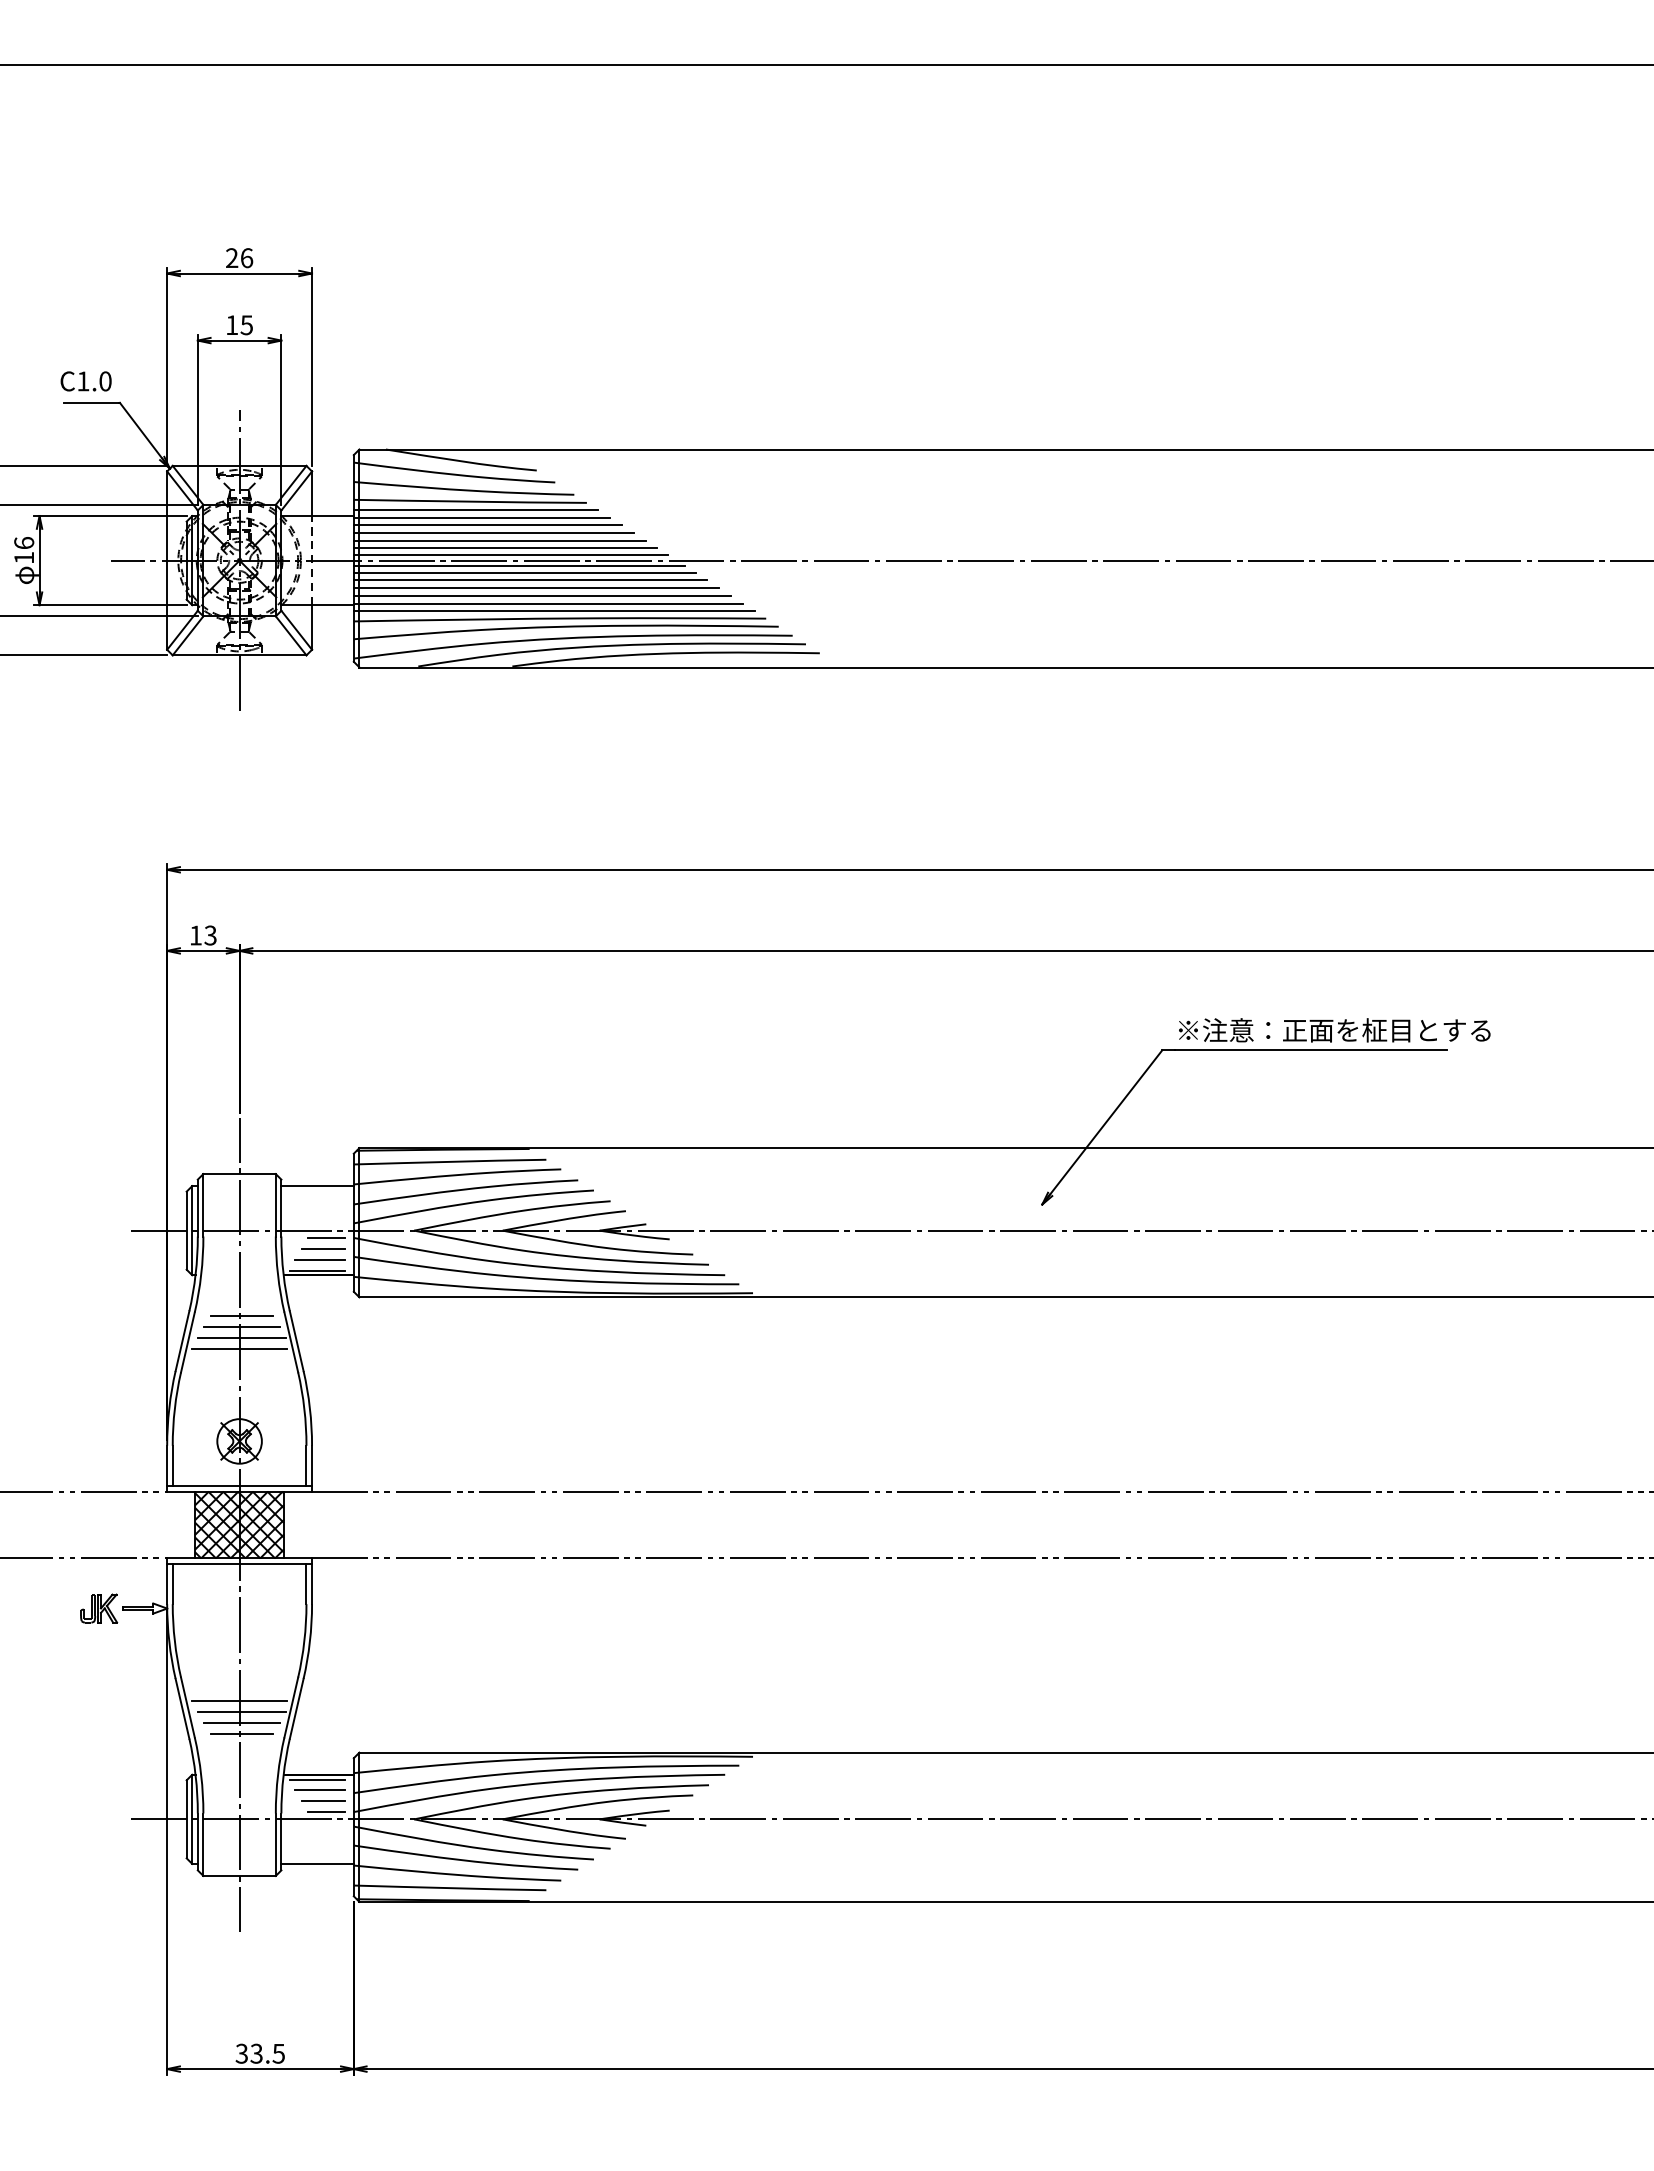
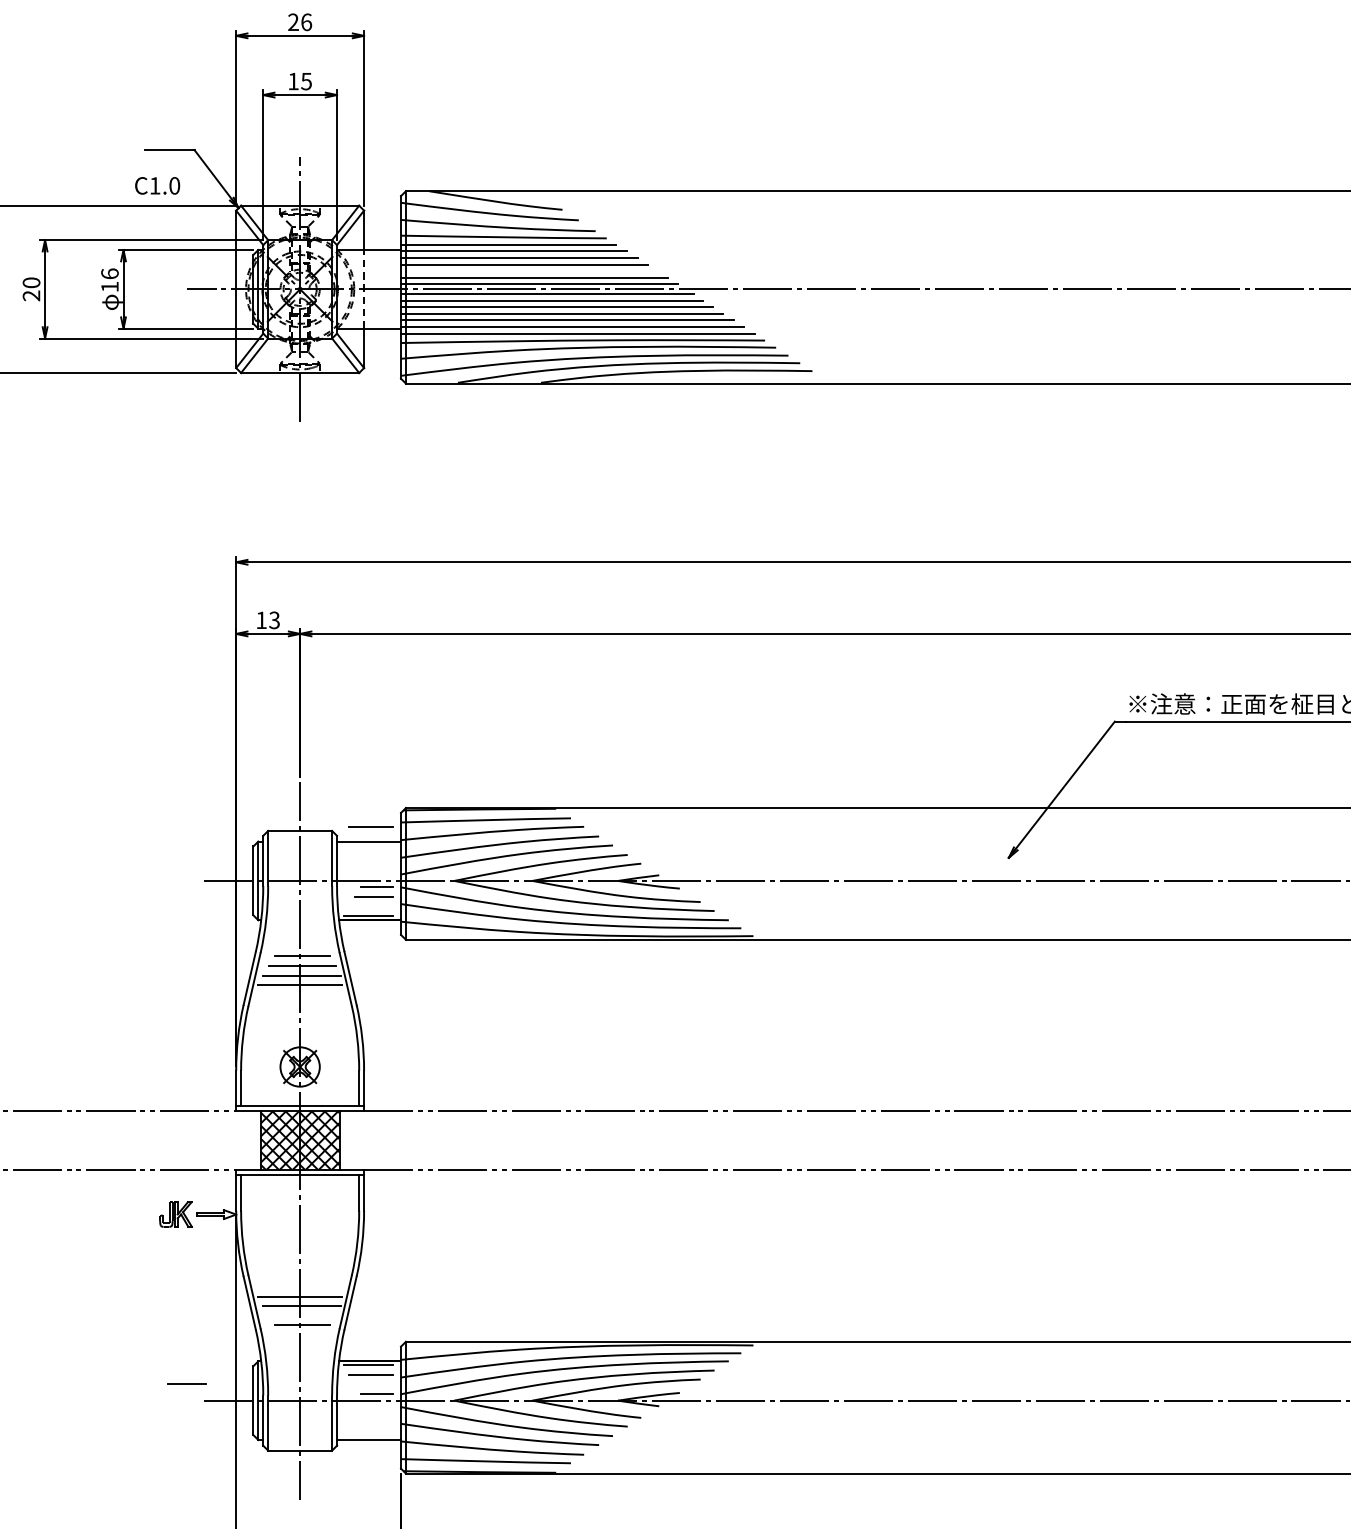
text: (85, 381) -> (157, 185), moved
line: (499, 540) -> (529, 271), removed
line: (319, 1259) -> (370, 826), moved
line: (241, 1722) -> (301, 1315), removed
line: (323, 1800) -> (187, 1384), moved

